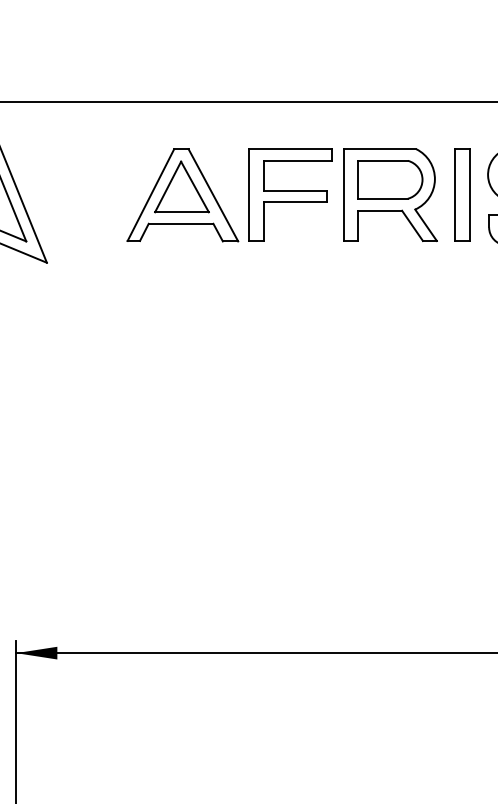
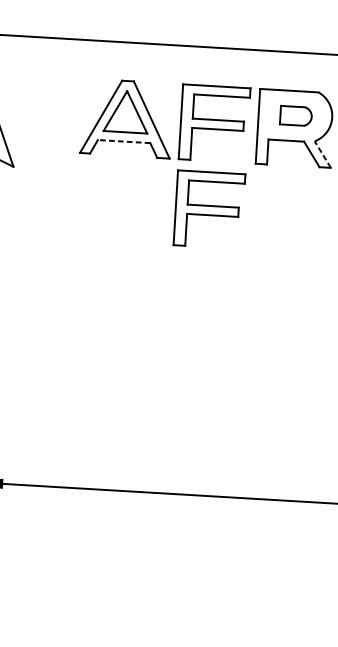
part: (390, 179) -> (296, 115), size x0.6
line: (180, 223) -> (123, 141), solid -> dashed
line: (425, 224) -> (322, 153), solid -> dashed
part: (290, 300) -> (209, 209), added

